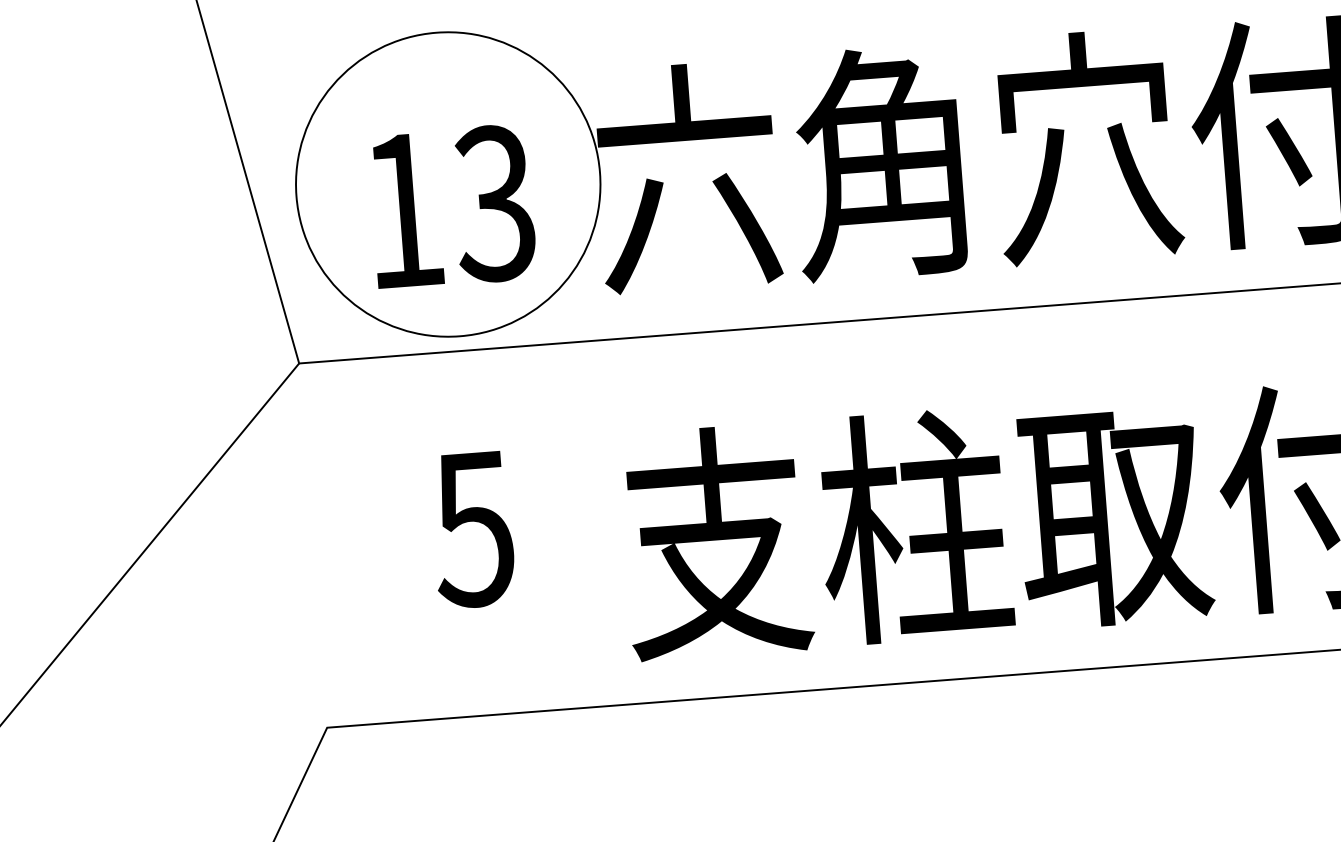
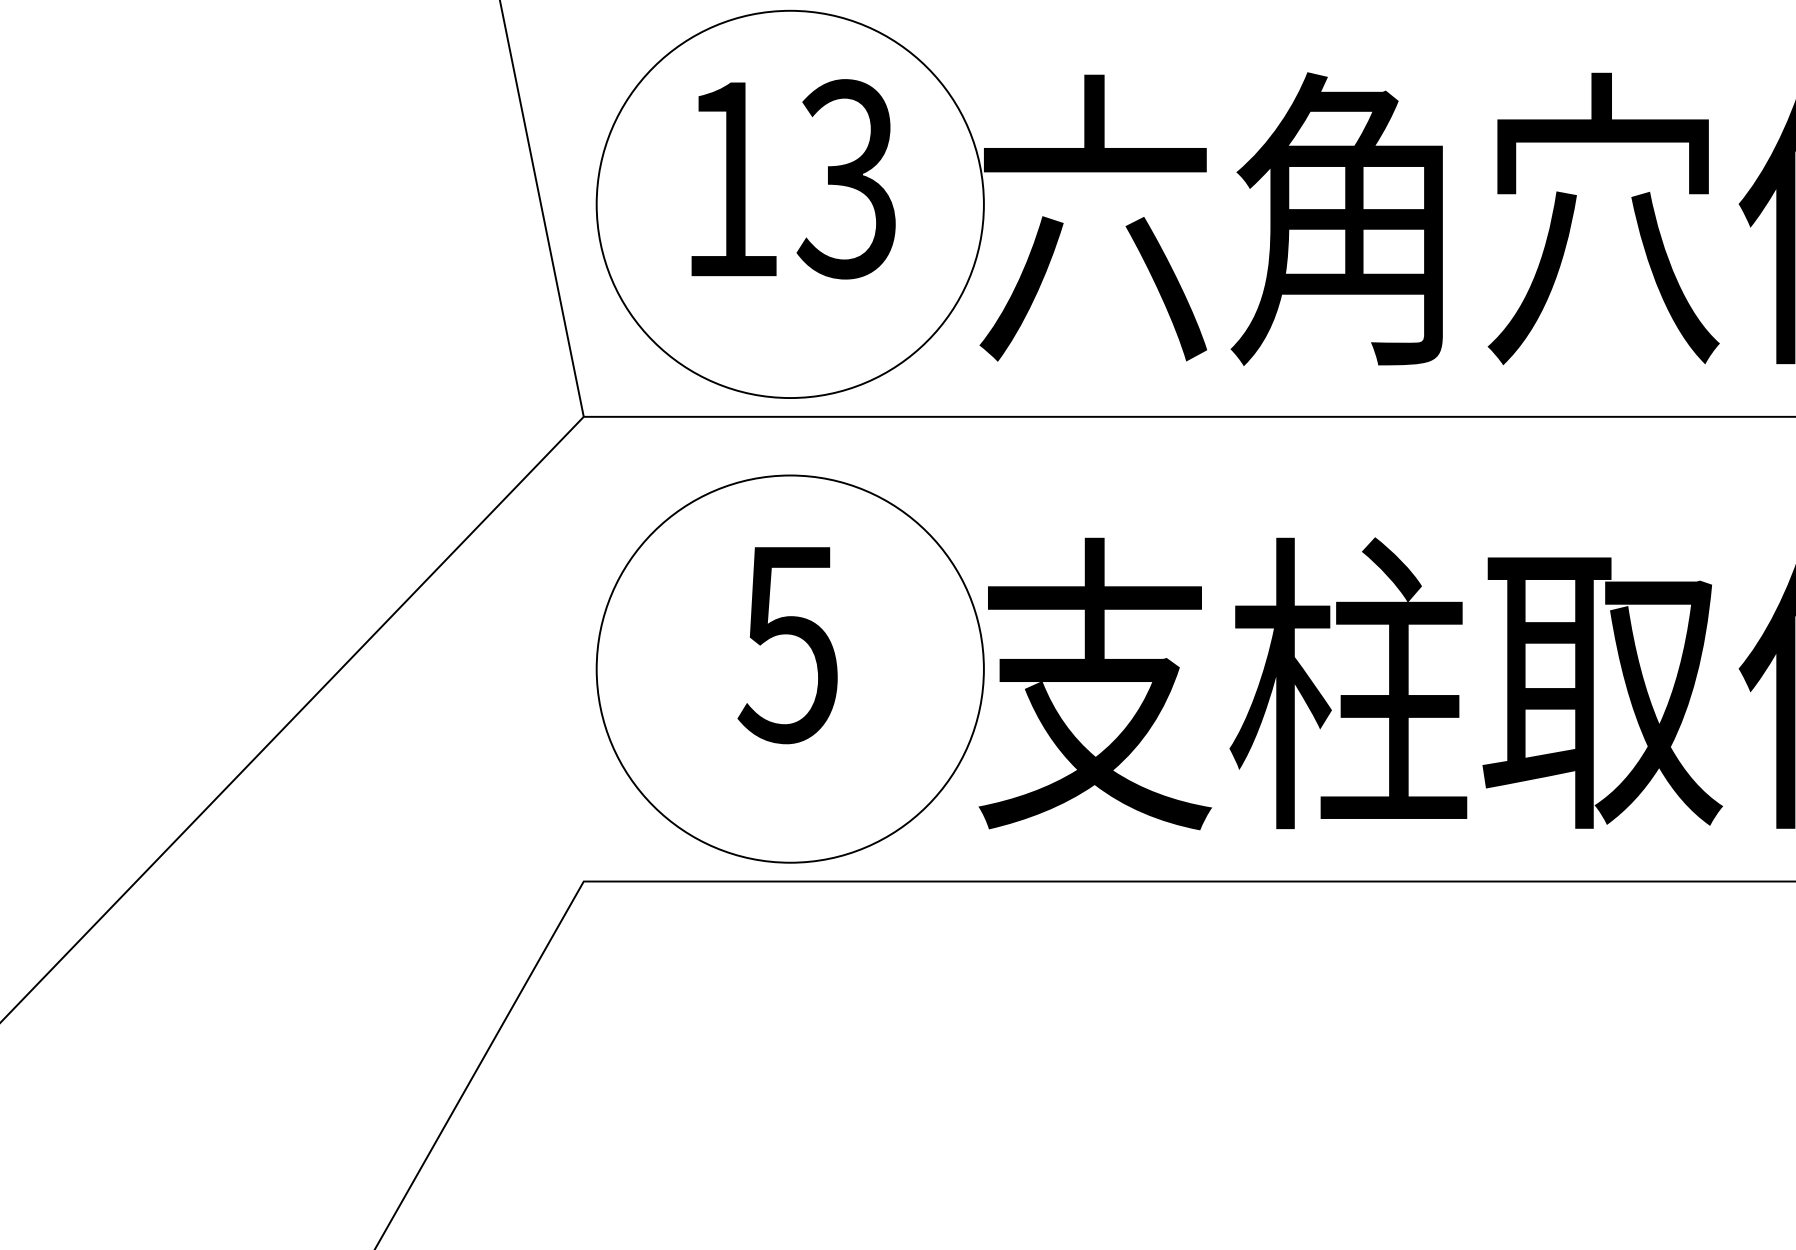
text: (452, 207) -> (793, 179), moved
circle: (475, 548) -> (789, 668), added

